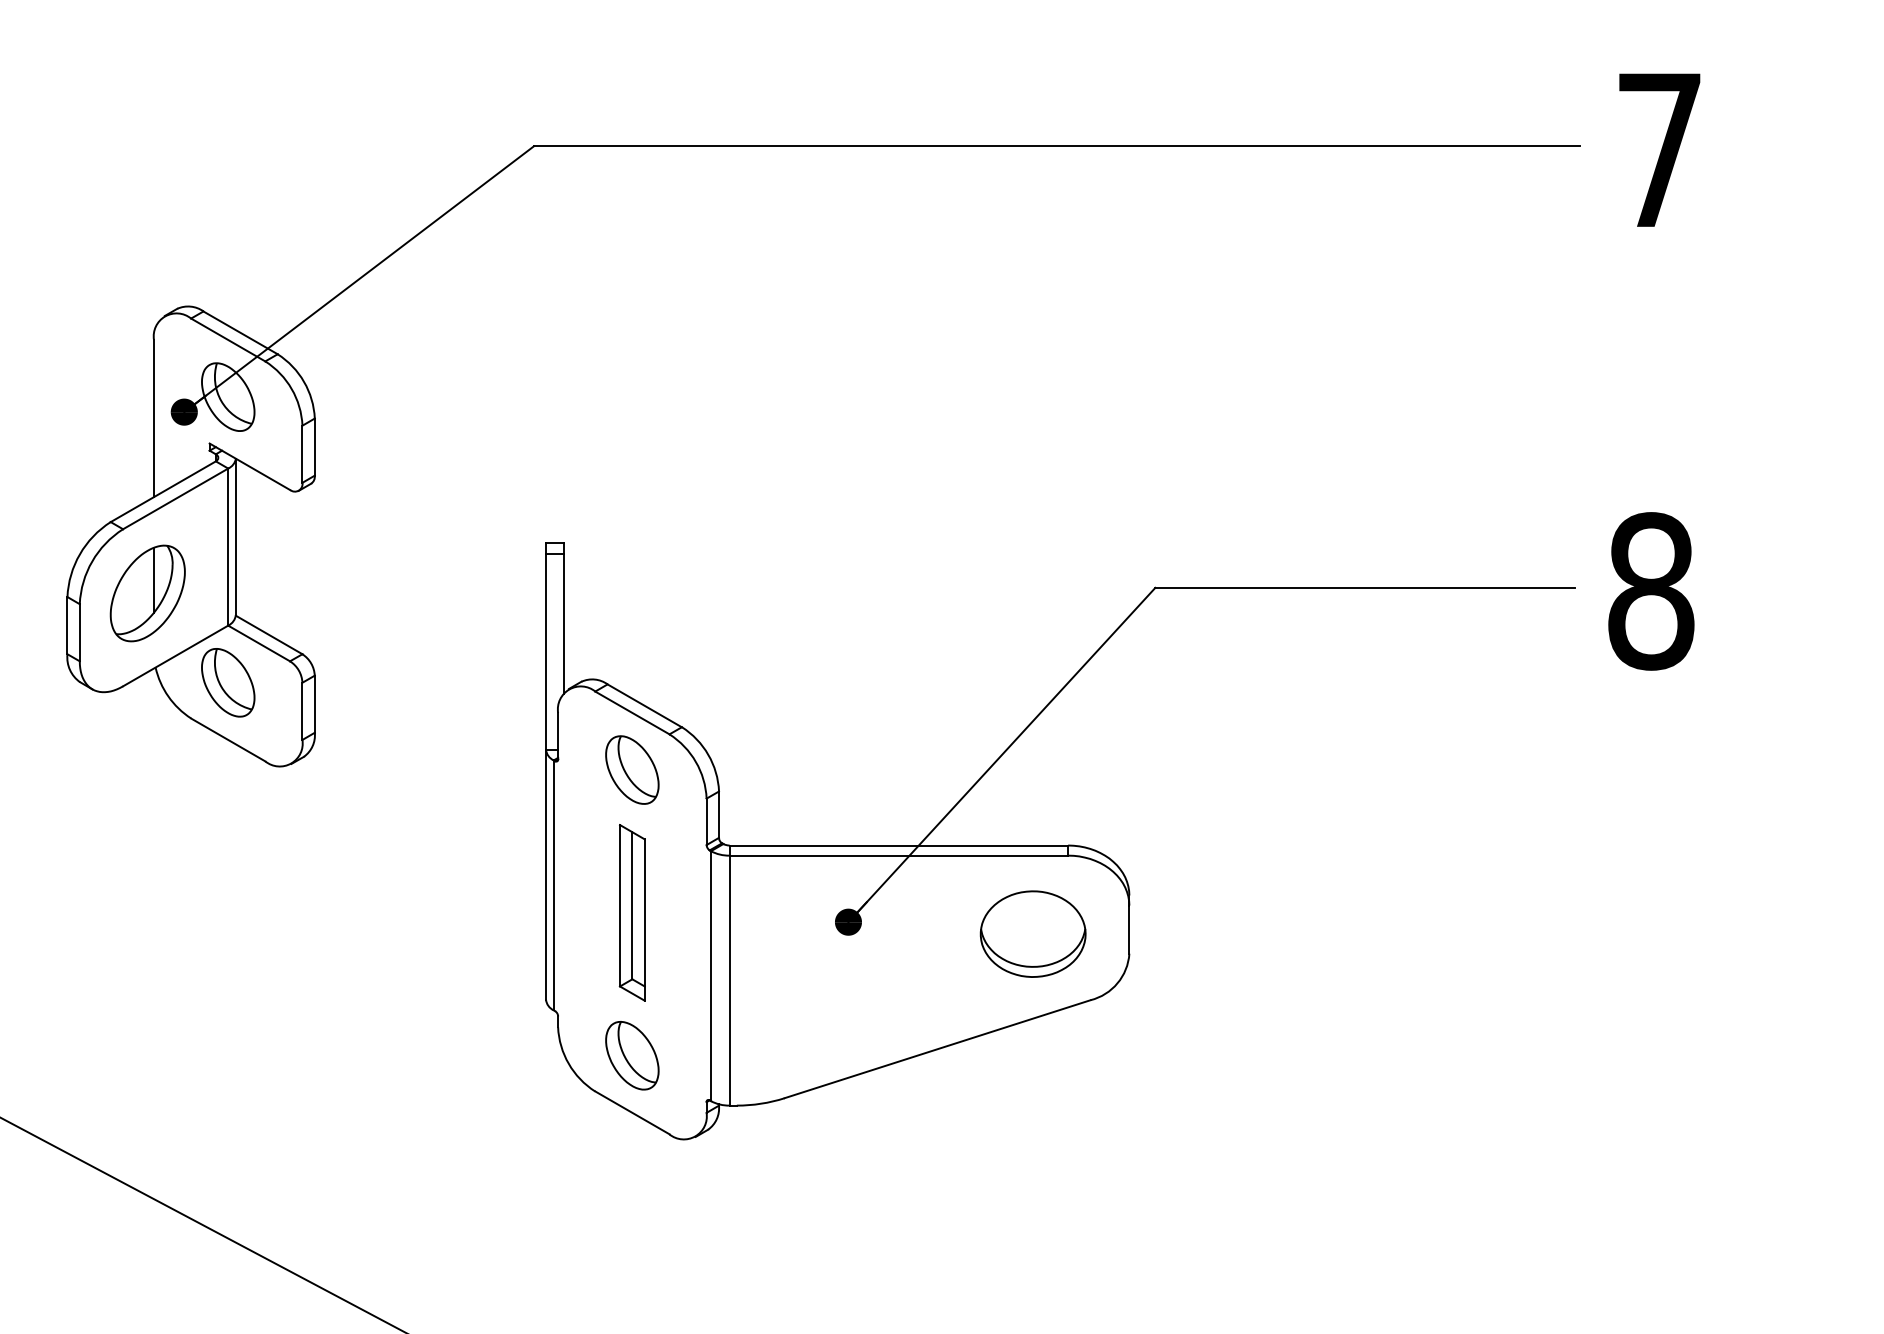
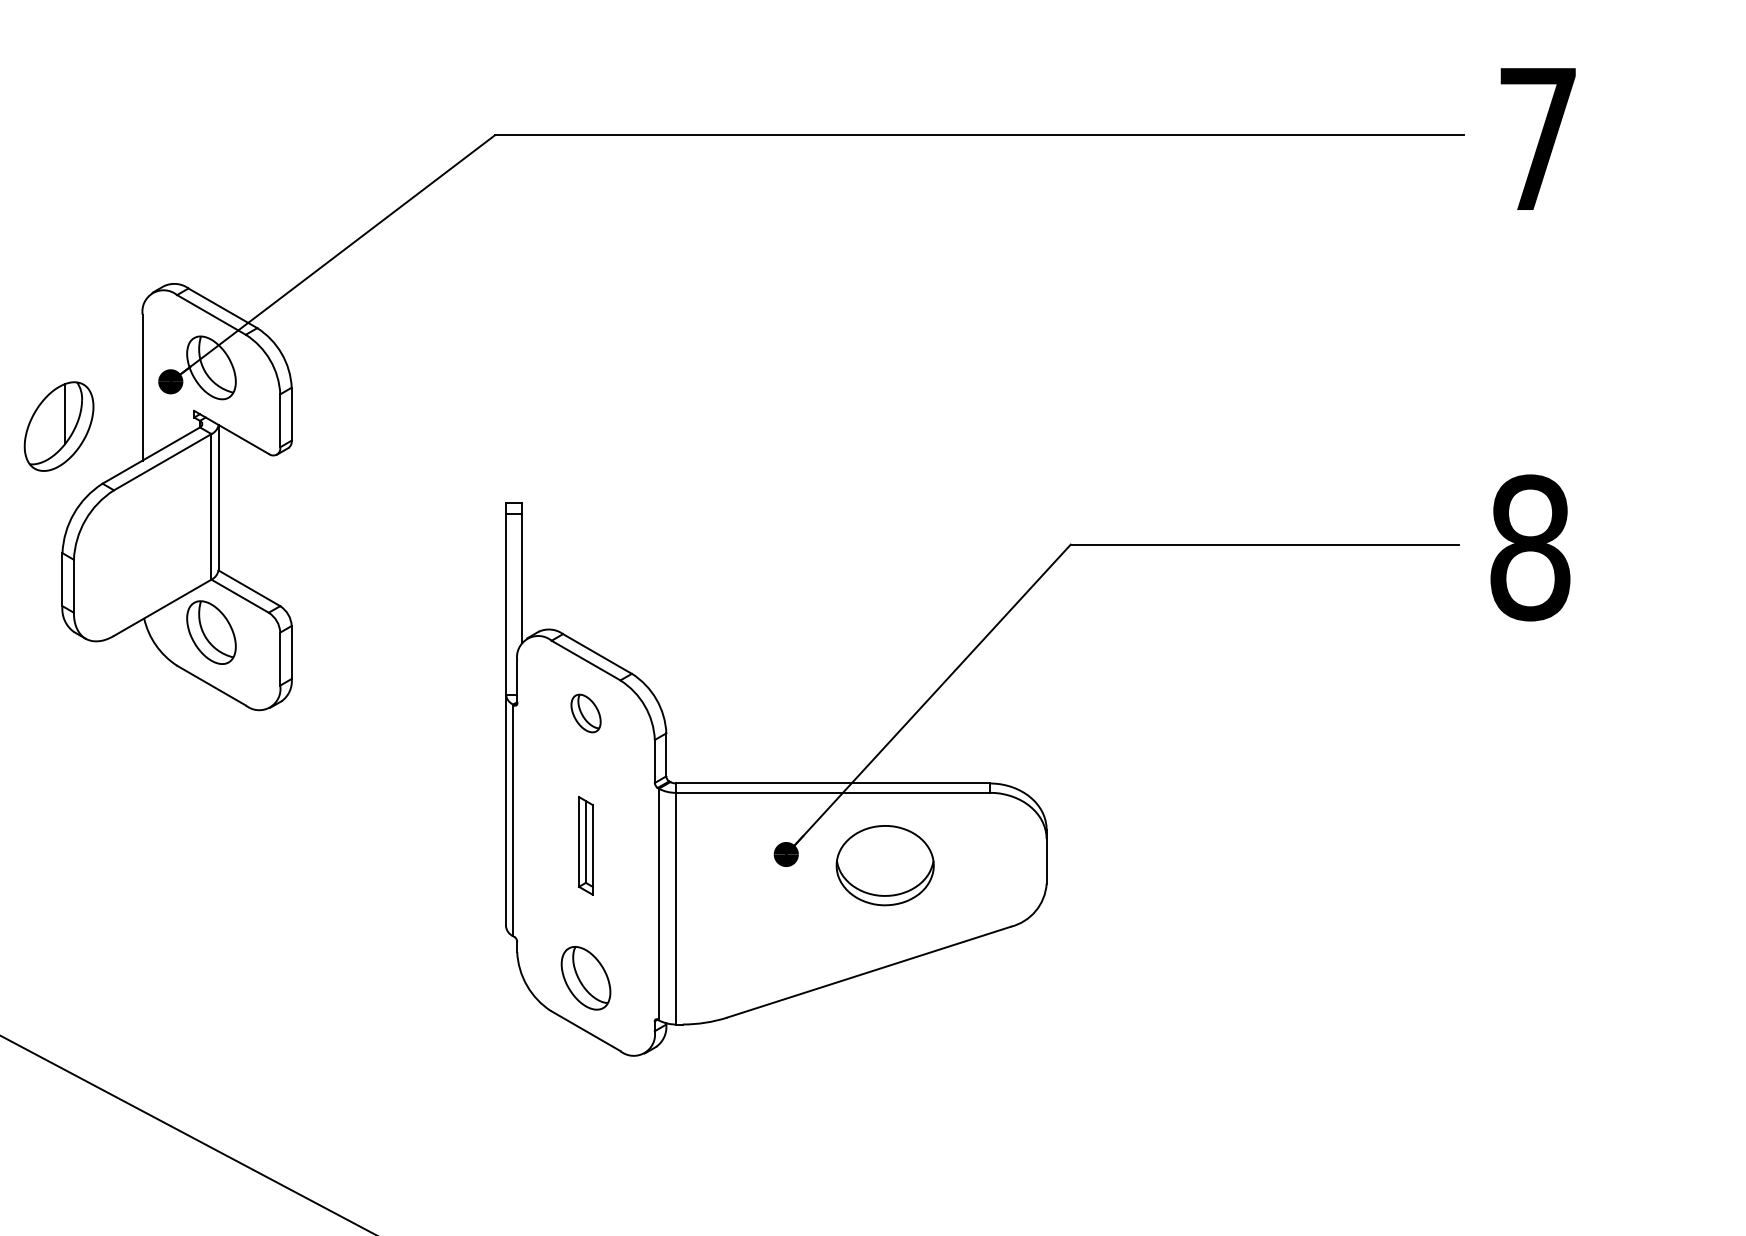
part: (147, 593) -> (58, 426), moved
part: (632, 769) -> (586, 712), size x0.6
part: (631, 912) -> (585, 845), size x0.6
part: (1032, 933) -> (884, 864), moved

